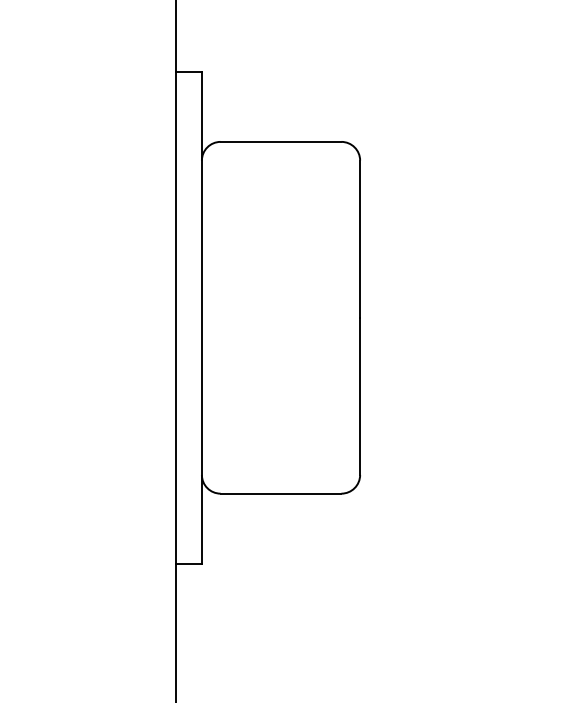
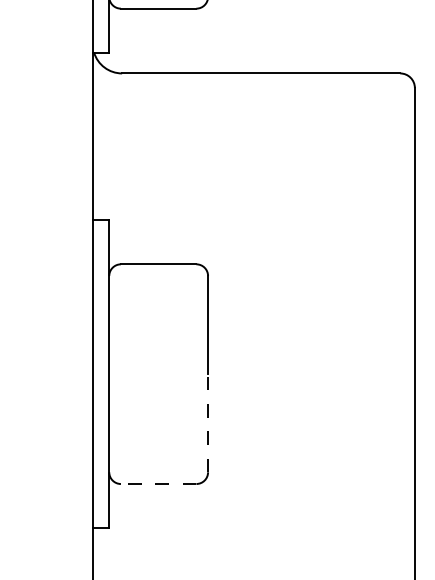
line: (360, 395) -> (208, 422), solid -> dashed
line: (280, 494) -> (158, 484), solid -> dashed

